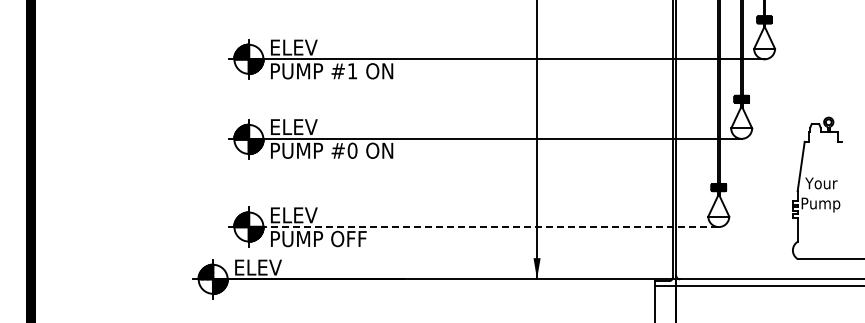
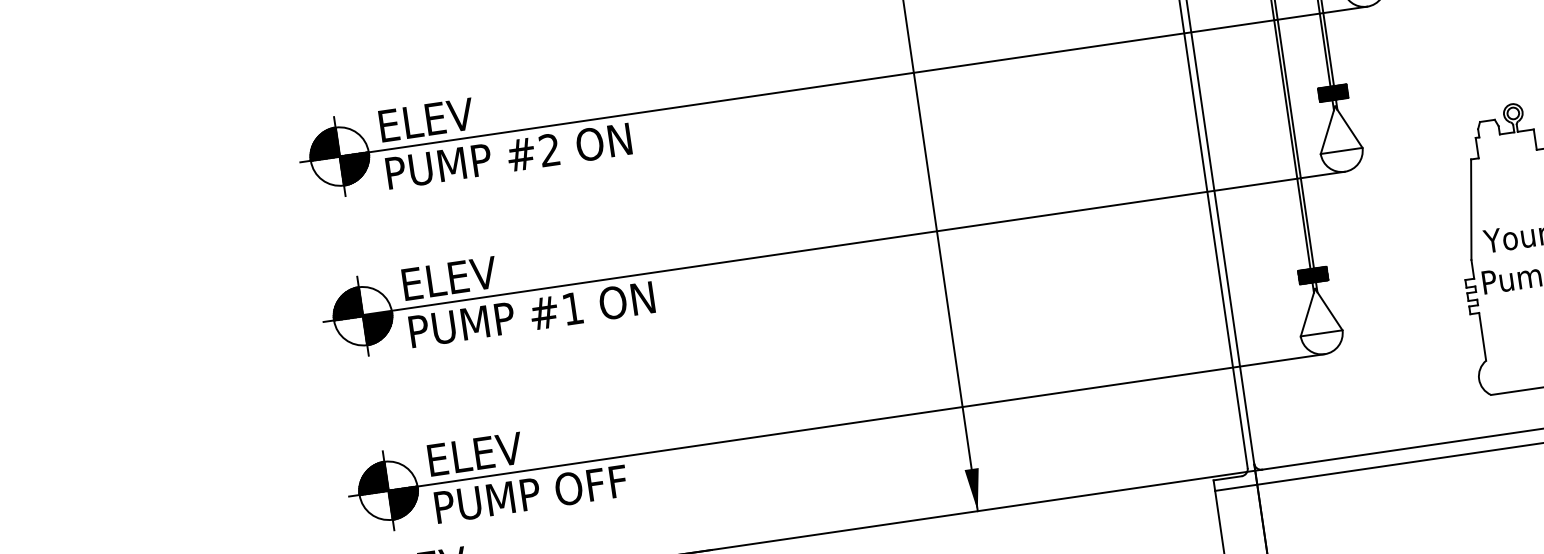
text: (351, 71) -> (547, 151), #1 -> #2
text: (352, 150) -> (572, 308), #0 -> #1
line: (483, 227) -> (856, 423), dashed -> solid

